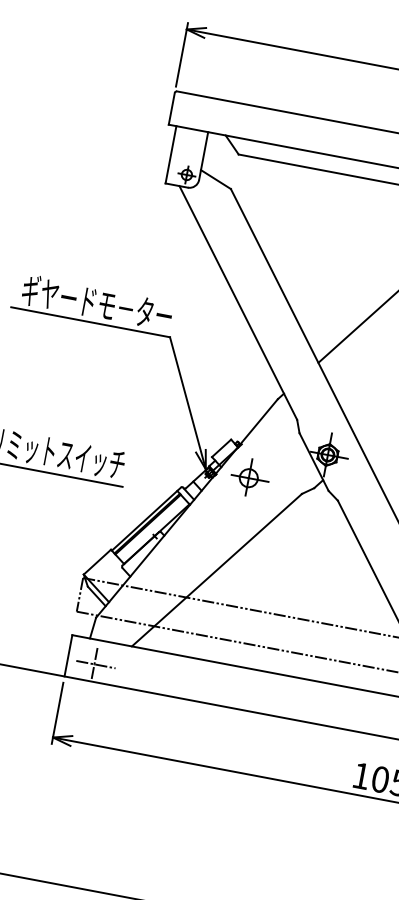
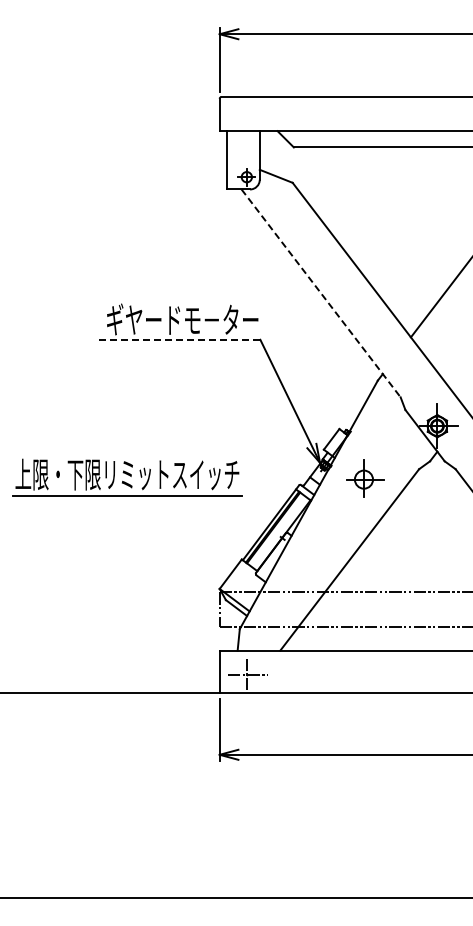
line: (238, 303) -> (321, 293), solid -> dashed
line: (90, 321) -> (179, 339), solid -> dashed
part: (250, 477) -> (365, 478), moved

